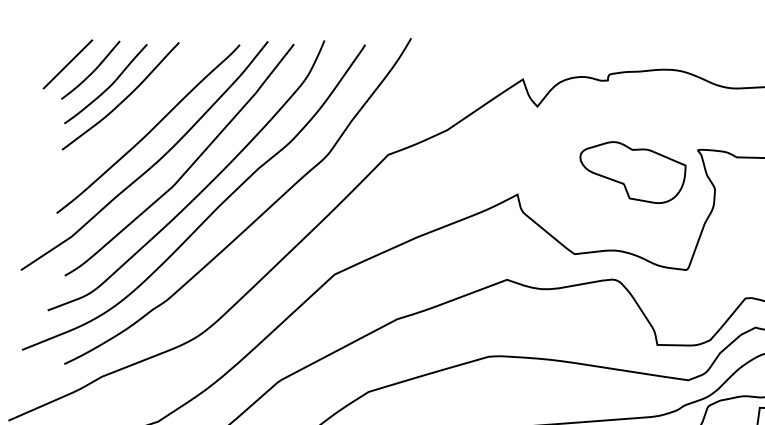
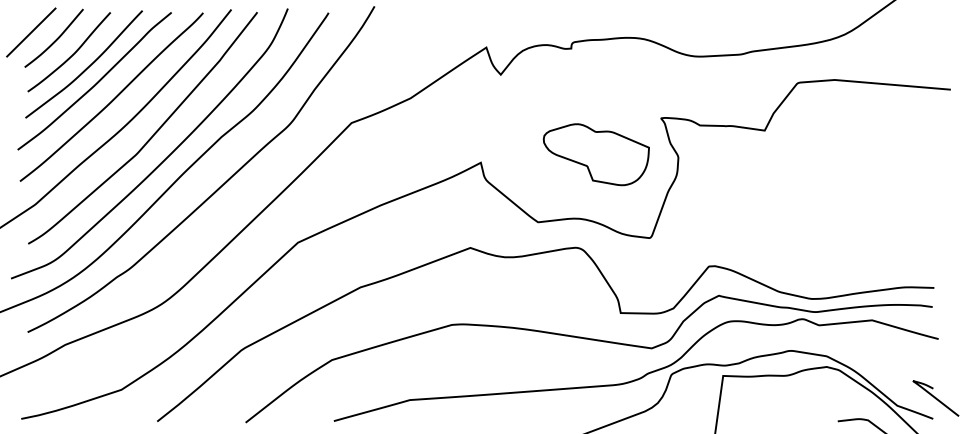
curve: (133, 114) -> (96, 82), added
part: (632, 172) -> (595, 154), moved

